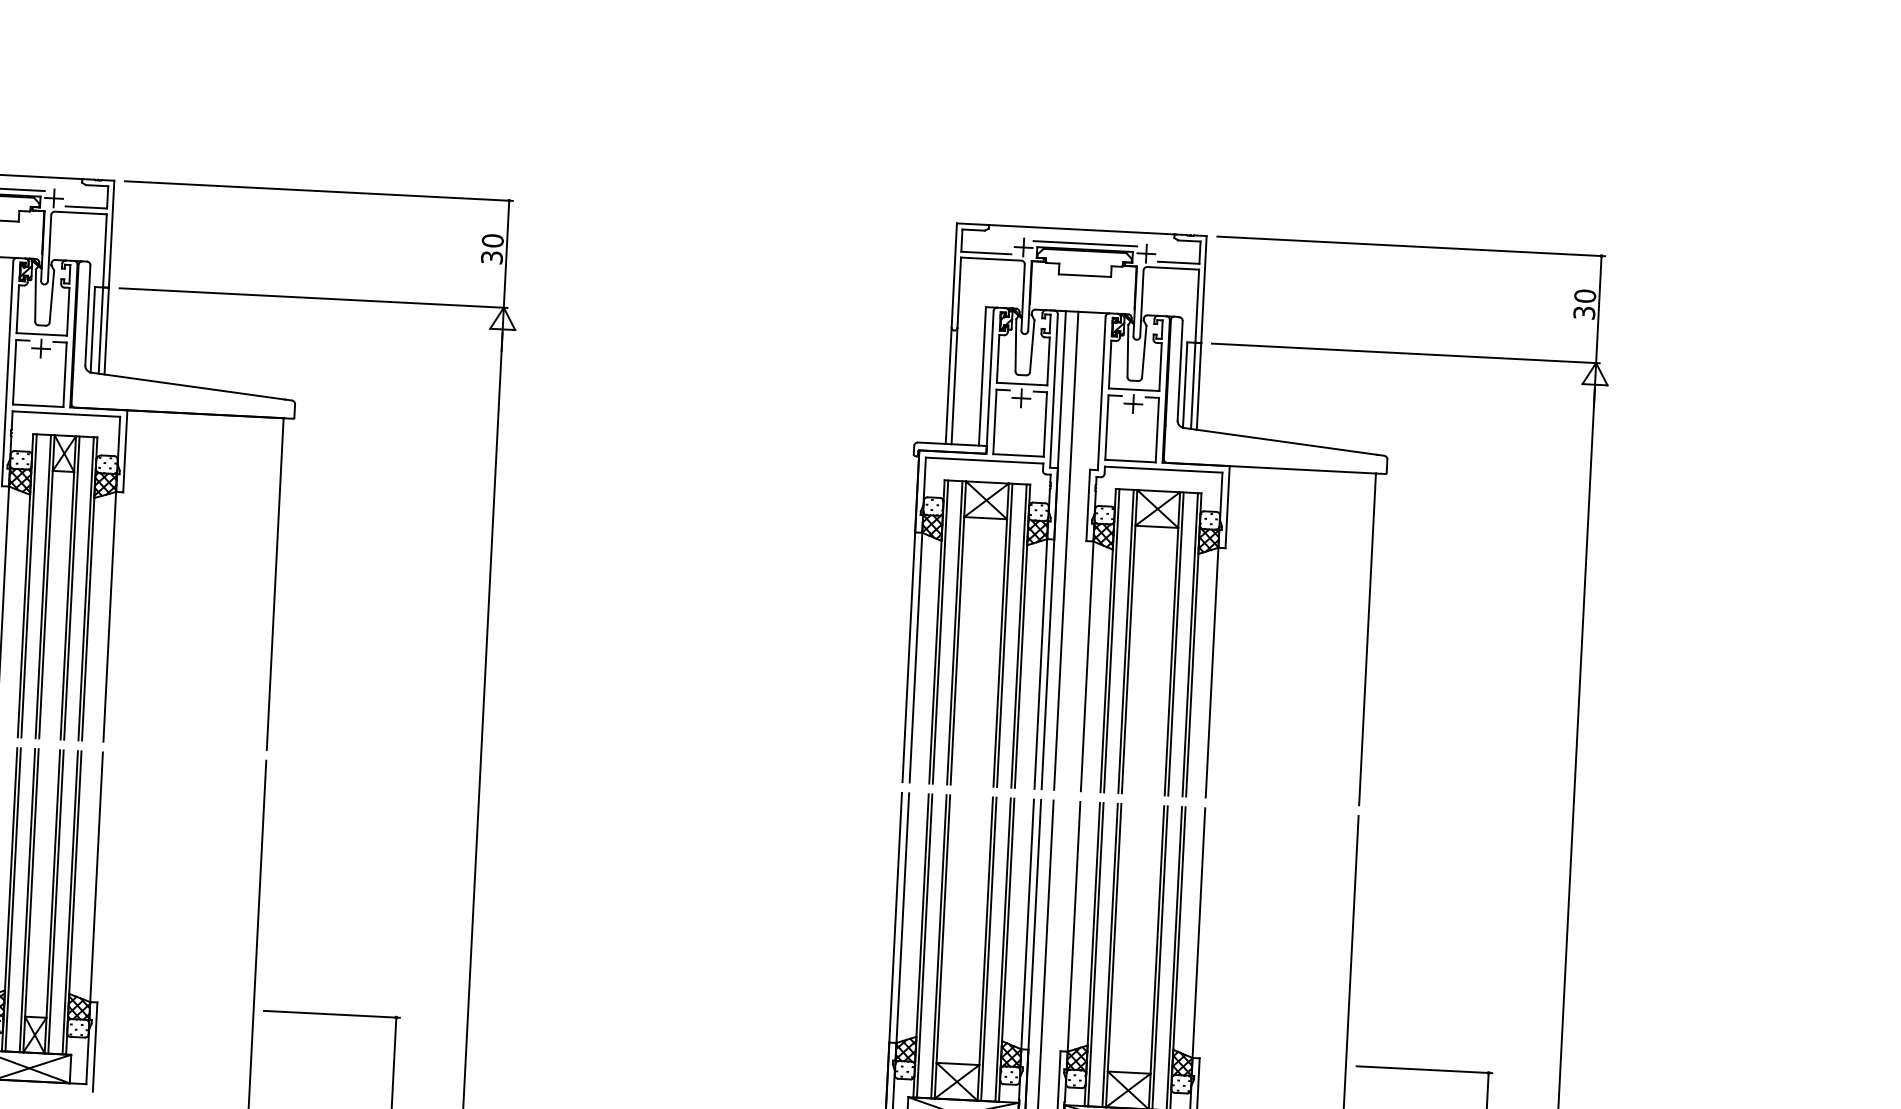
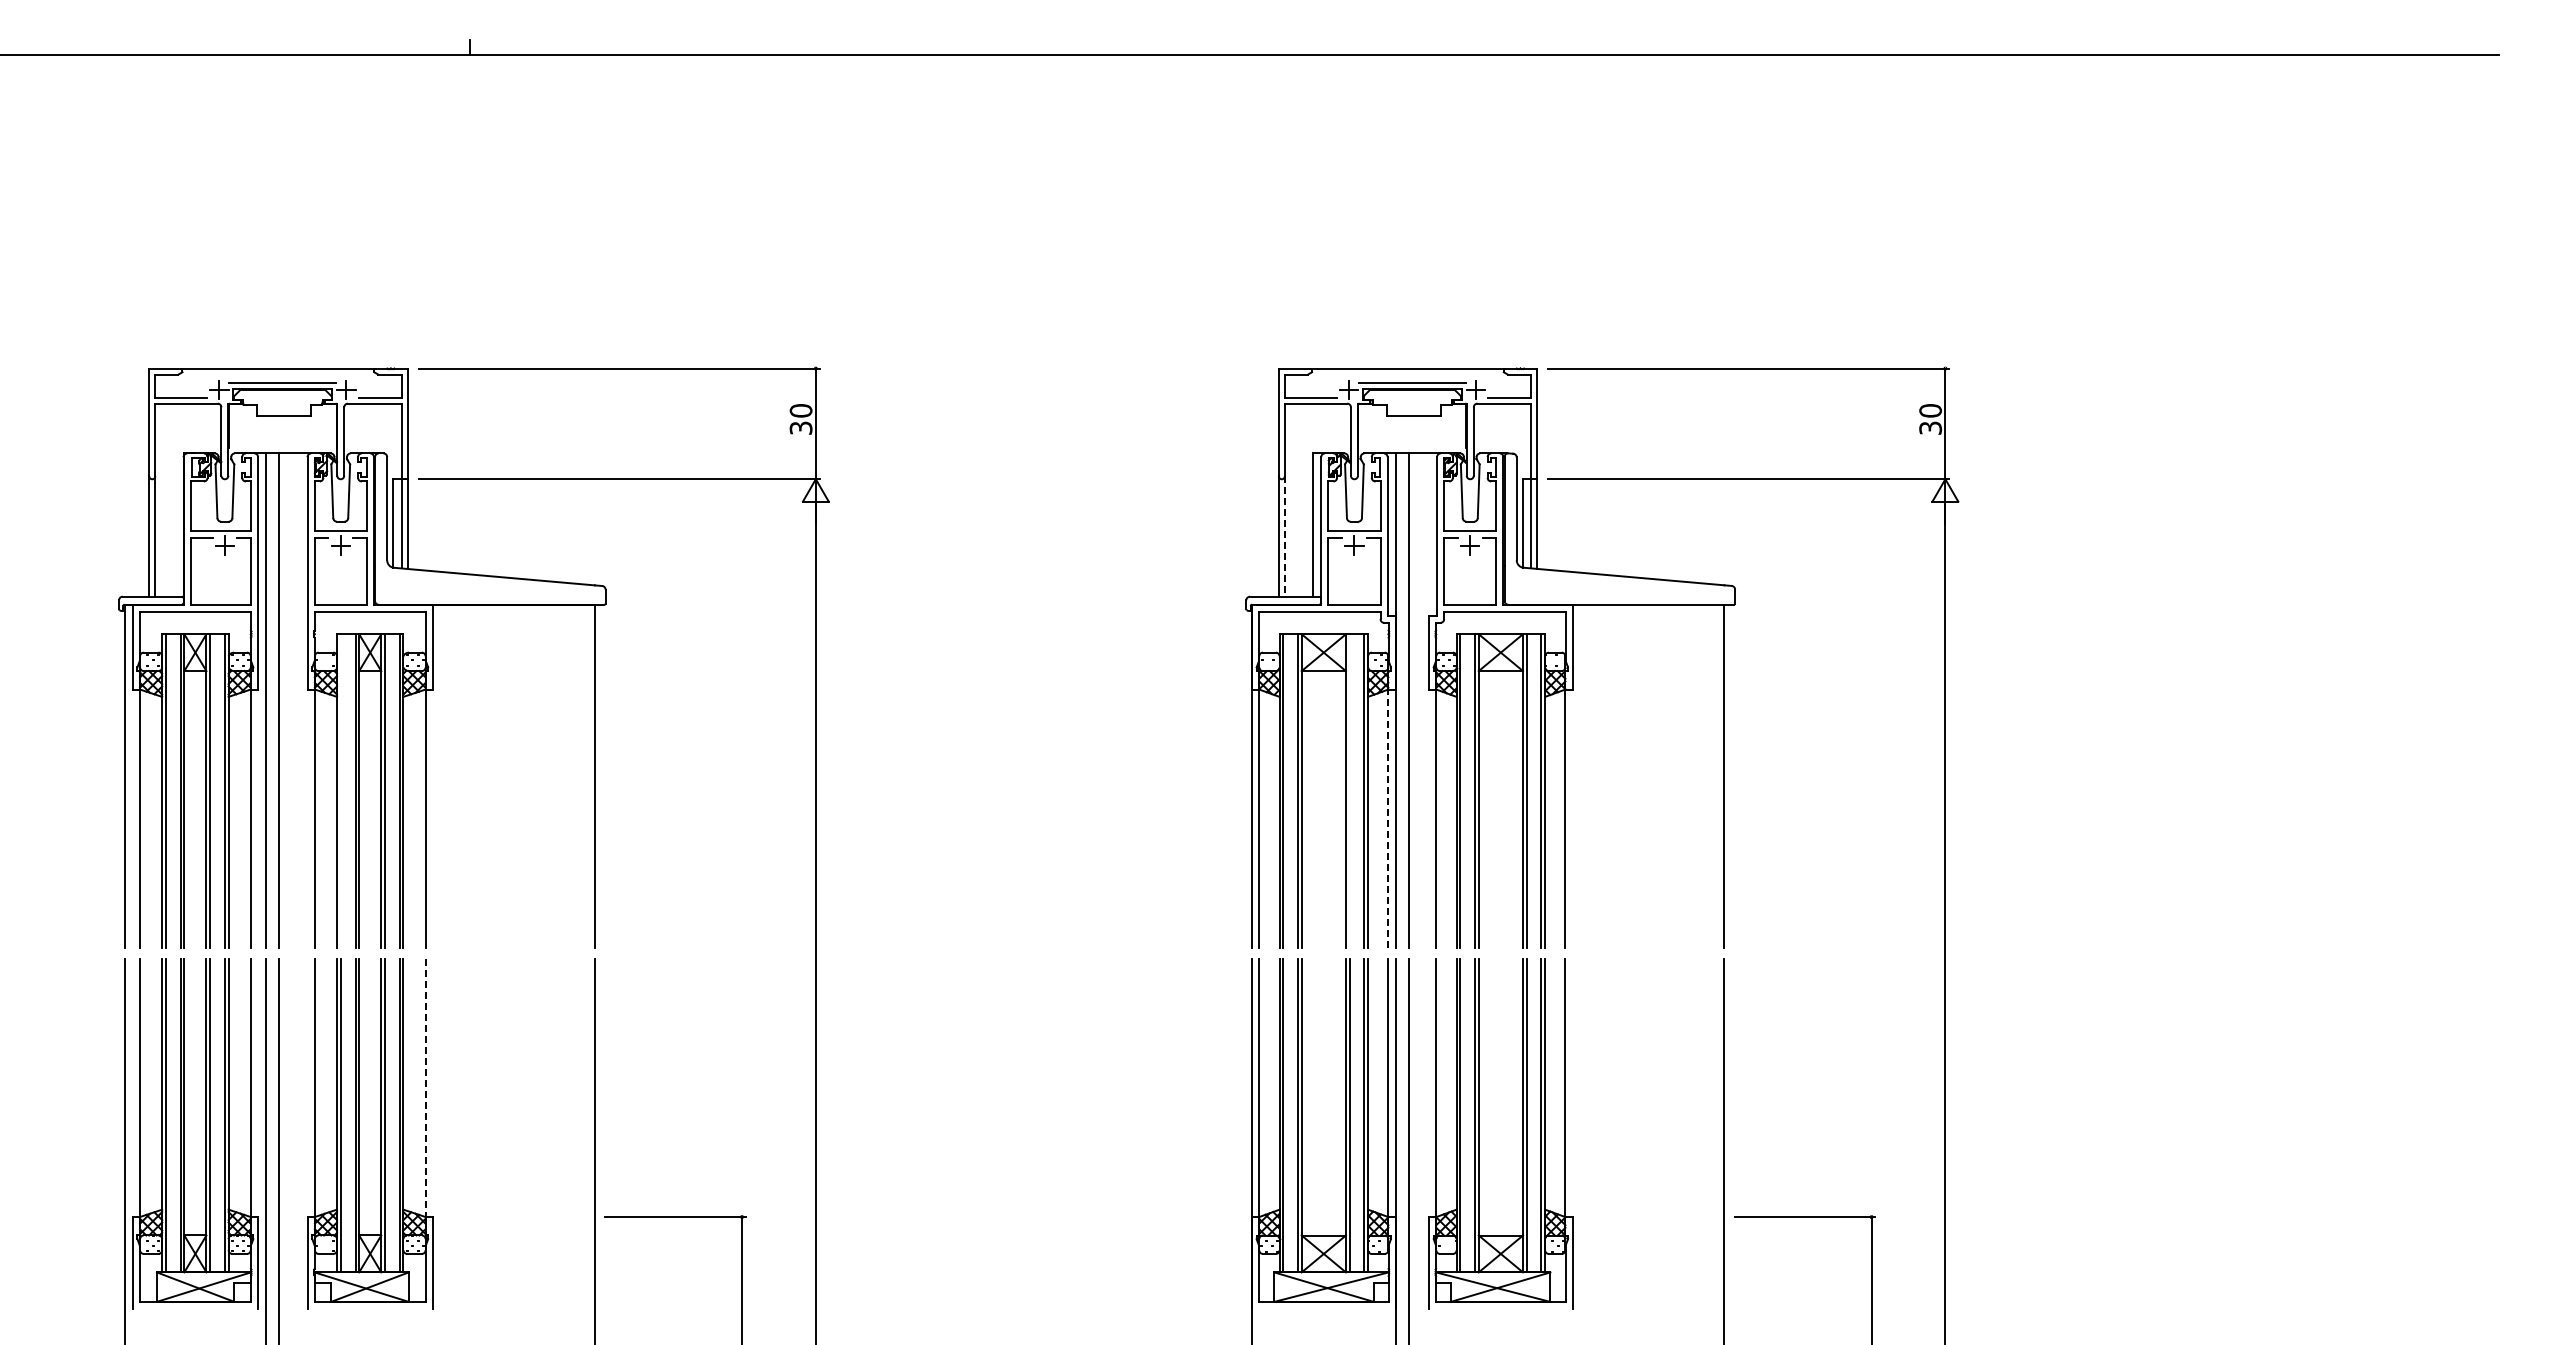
line: (954, 386) -> (1284, 536), solid -> dashed
line: (28, 585) -> (340, 790), removed
line: (1004, 634) -> (1349, 790), removed
line: (1040, 663) -> (1388, 818), solid -> dashed
line: (96, 877) -> (425, 1088), solid -> dashed

